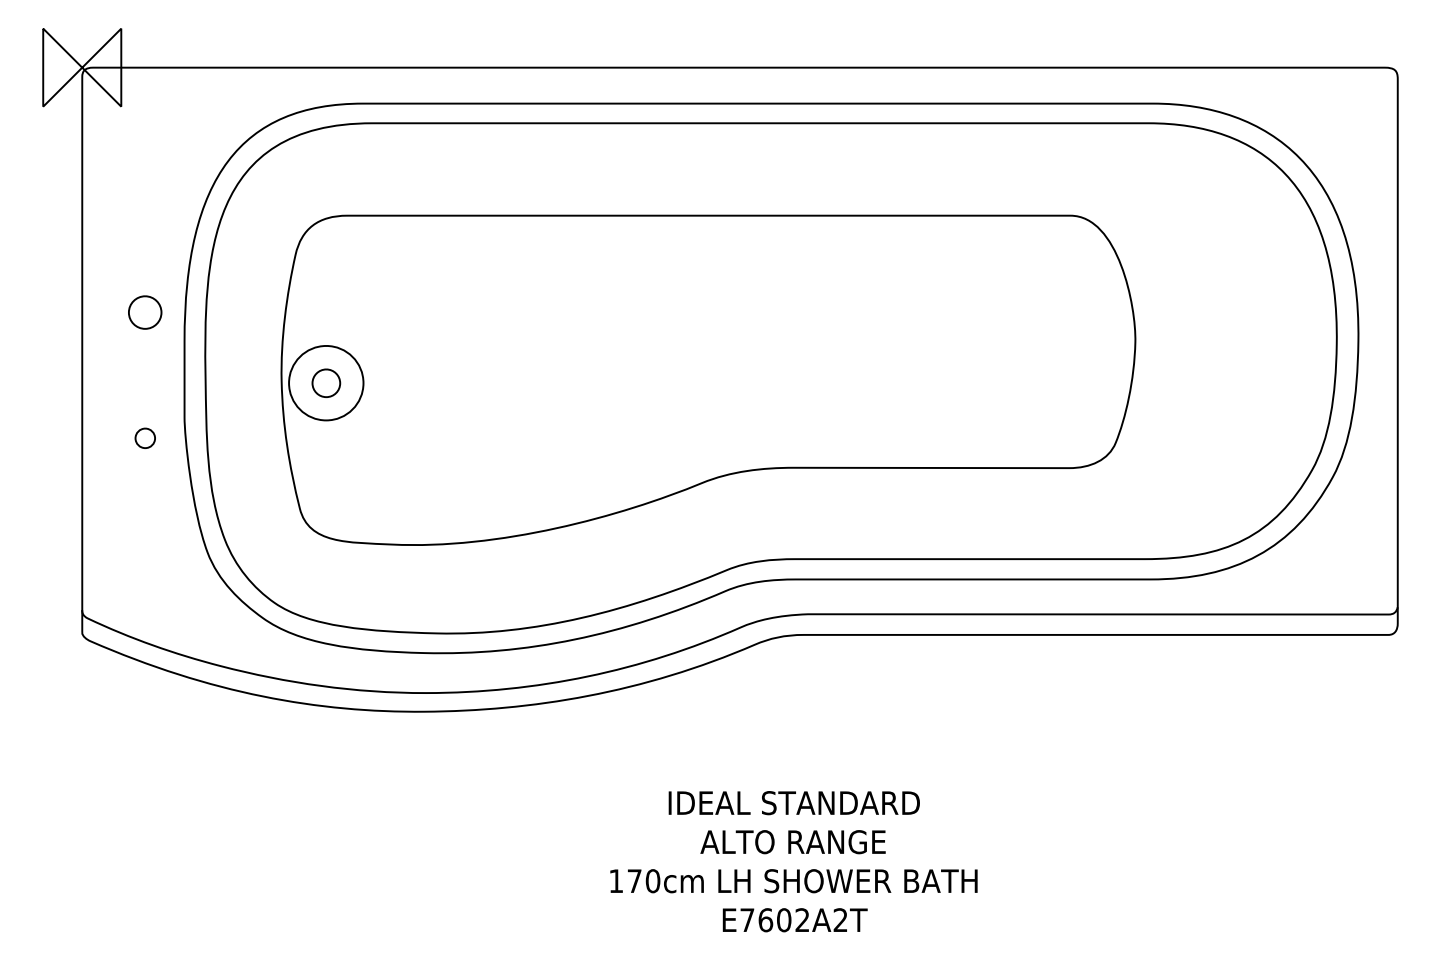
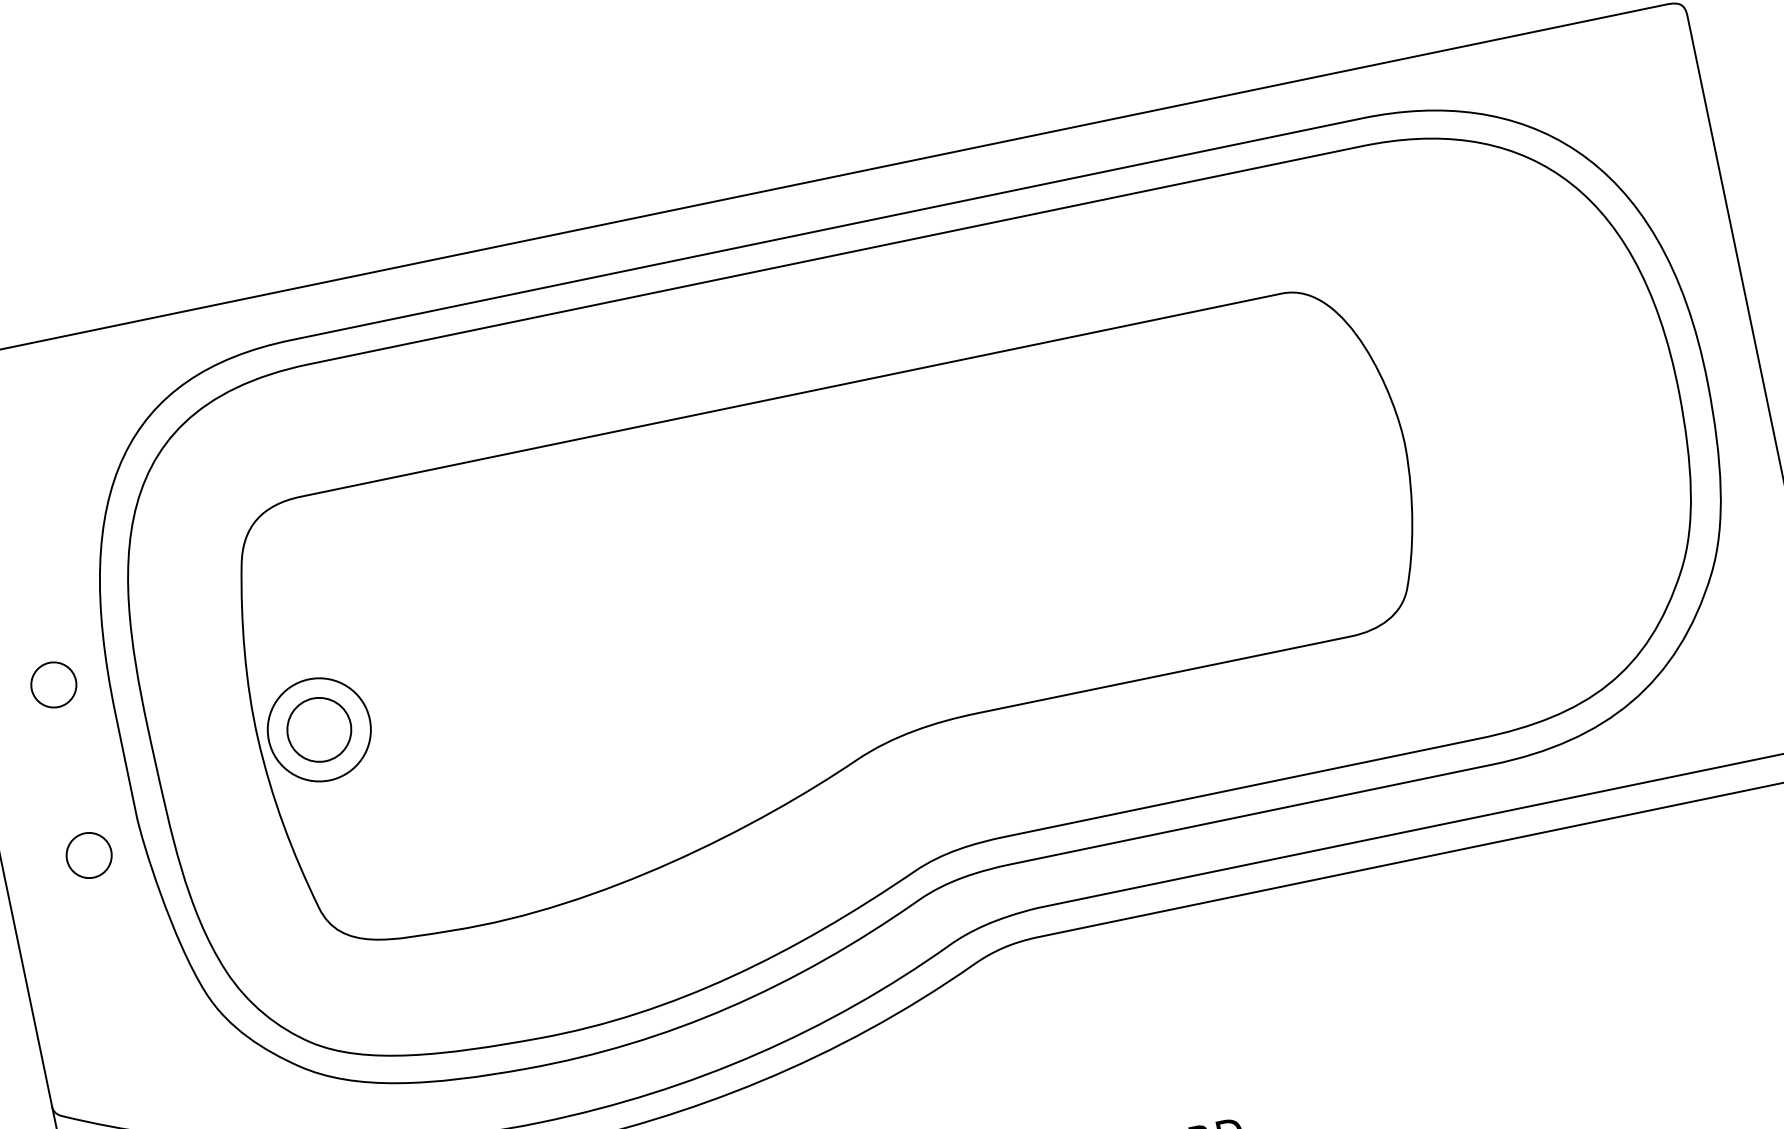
part: (326, 383) -> (319, 730), size x1.67
part: (145, 438) -> (89, 855), size x1.67

